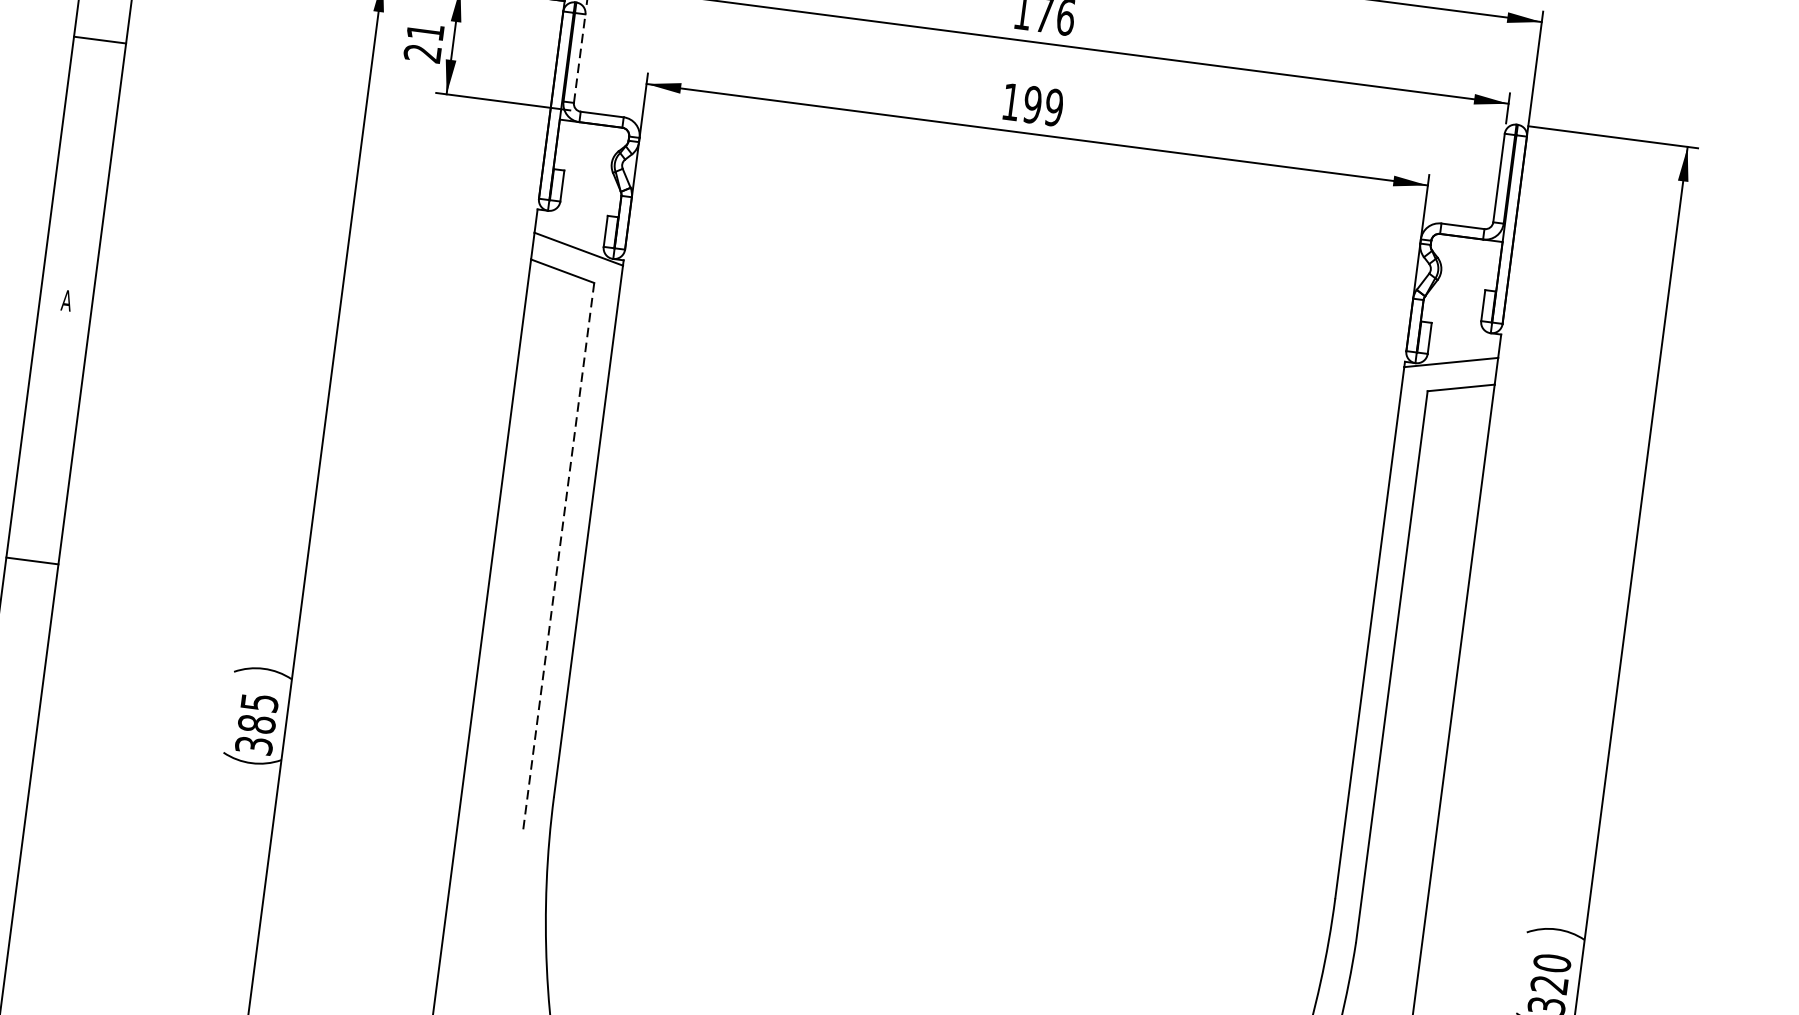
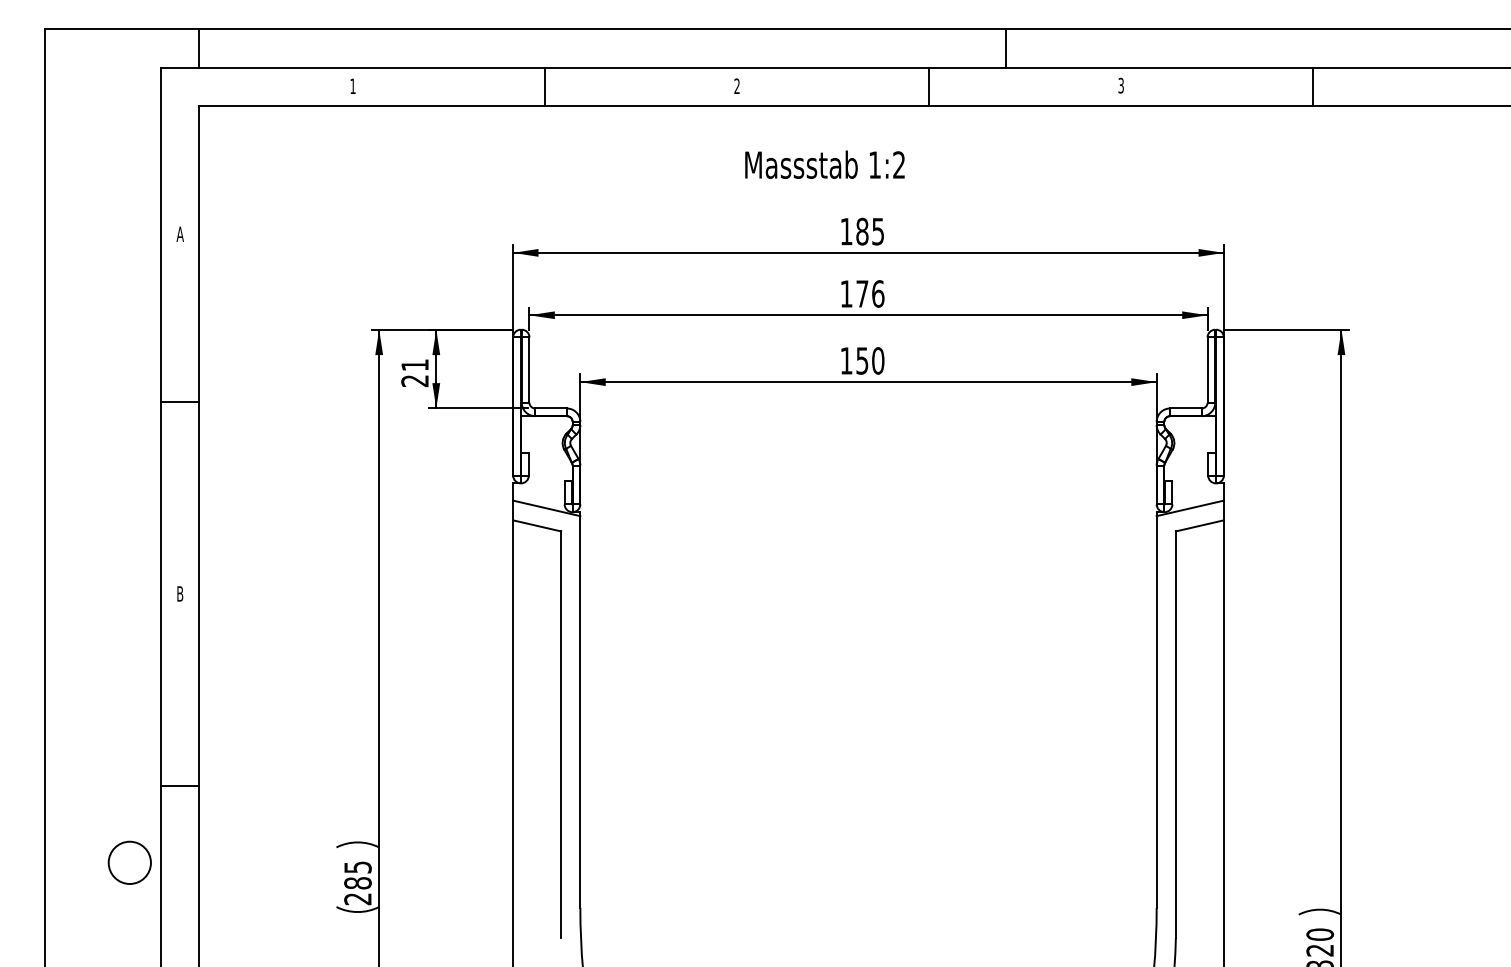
line: (579, 59) -> (529, 370), dashed -> solid
text: (1043, 105) -> (870, 360), 199 -> 150
text: (65, 299) -> (179, 593), A -> B
line: (558, 559) -> (561, 735), dashed -> solid
text: (253, 746) -> (357, 899), 385 -> 285

